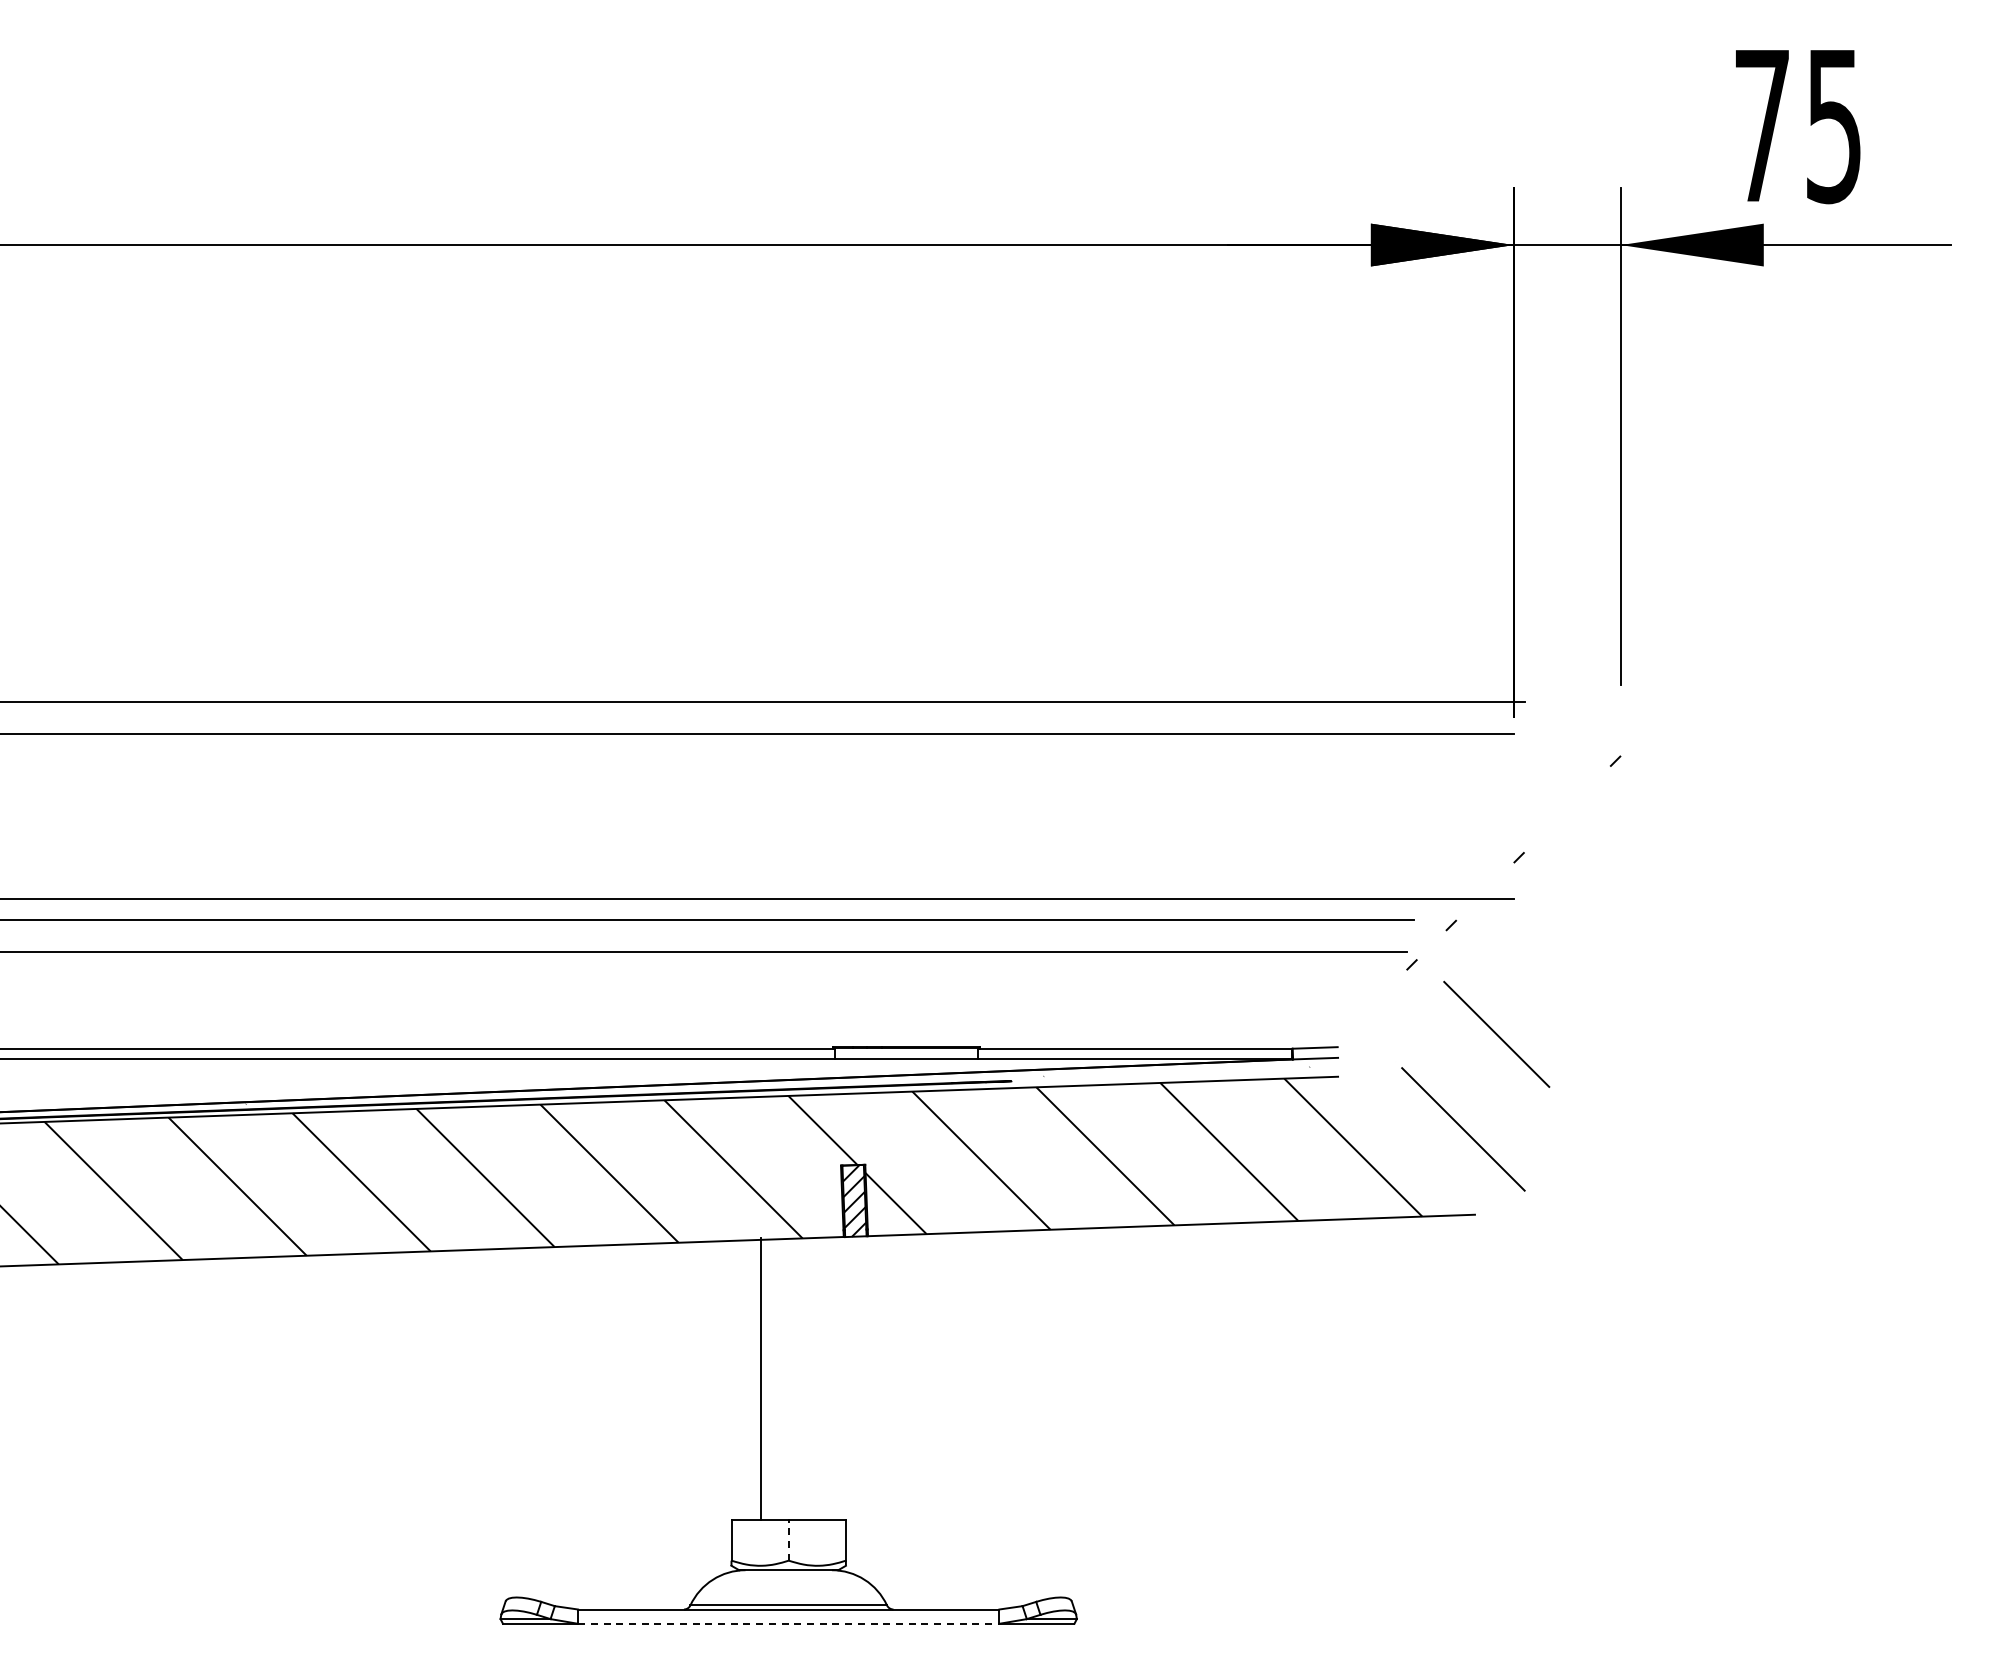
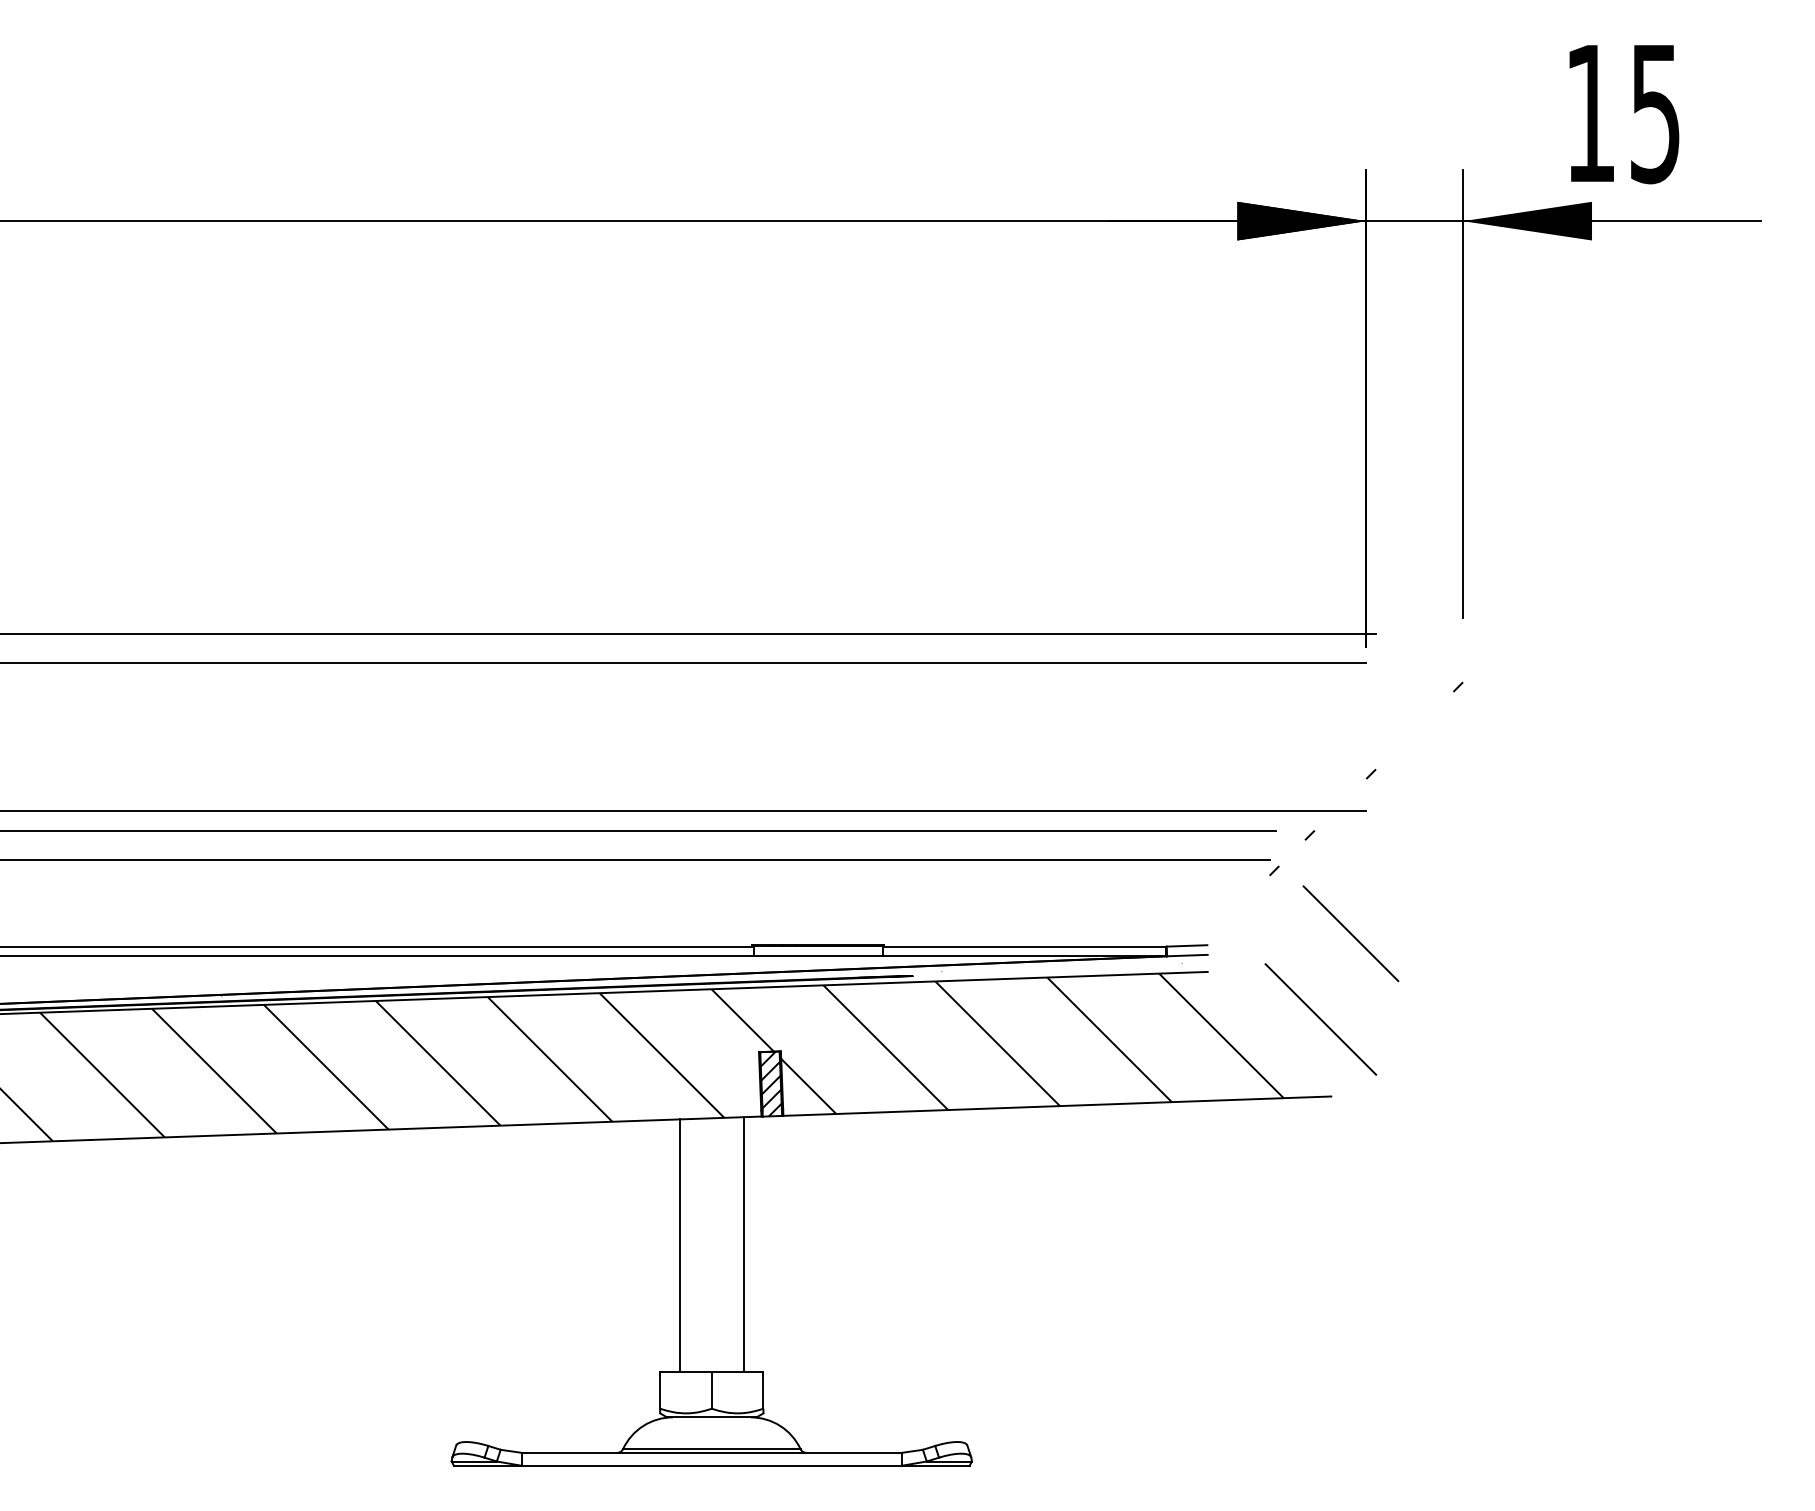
text: (1762, 125) -> (1590, 113), 75 -> 15
line: (761, 1378) -> (744, 1244), moved
line: (753, 1380) -> (680, 1246), added
line: (788, 1539) -> (711, 1389), dashed -> solid
line: (788, 1623) -> (711, 1465), dashed -> solid

